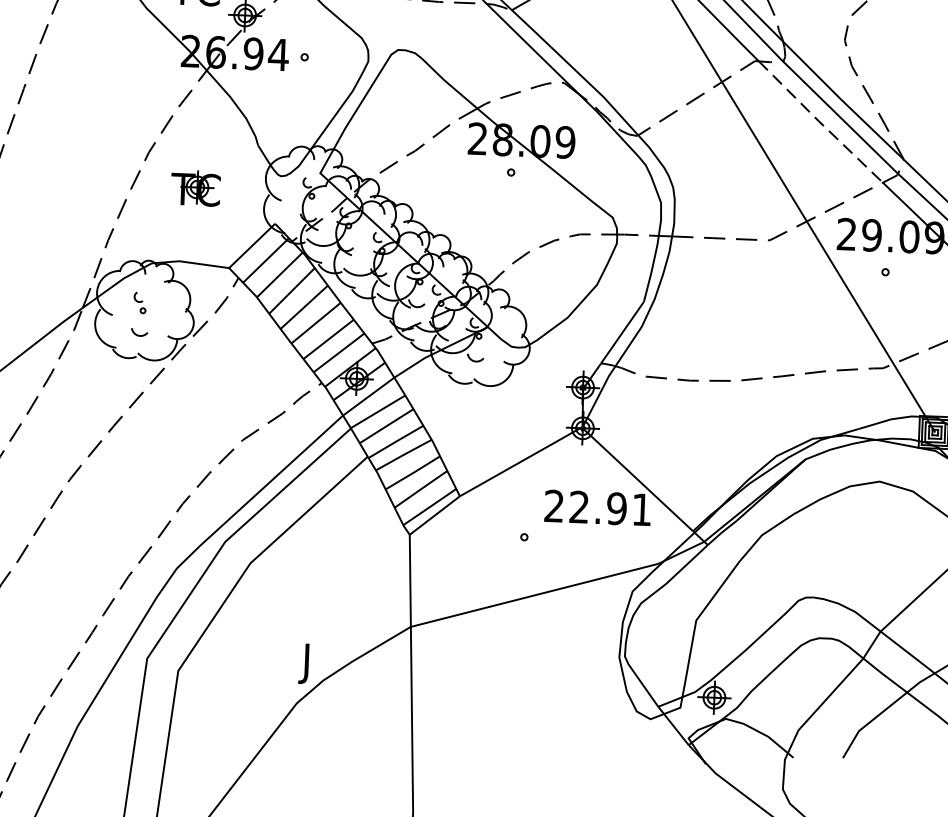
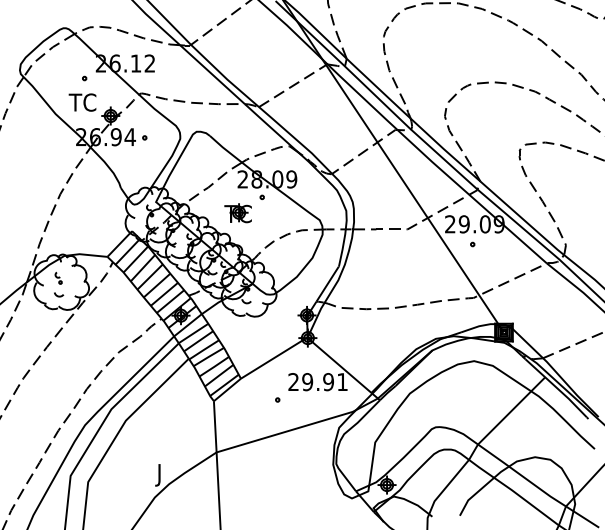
line: (819, 122) -> (432, 162), dashed -> solid
part: (194, 188) -> (237, 213), moved
text: (579, 507) -> (307, 382), 22.91 -> 29.91

